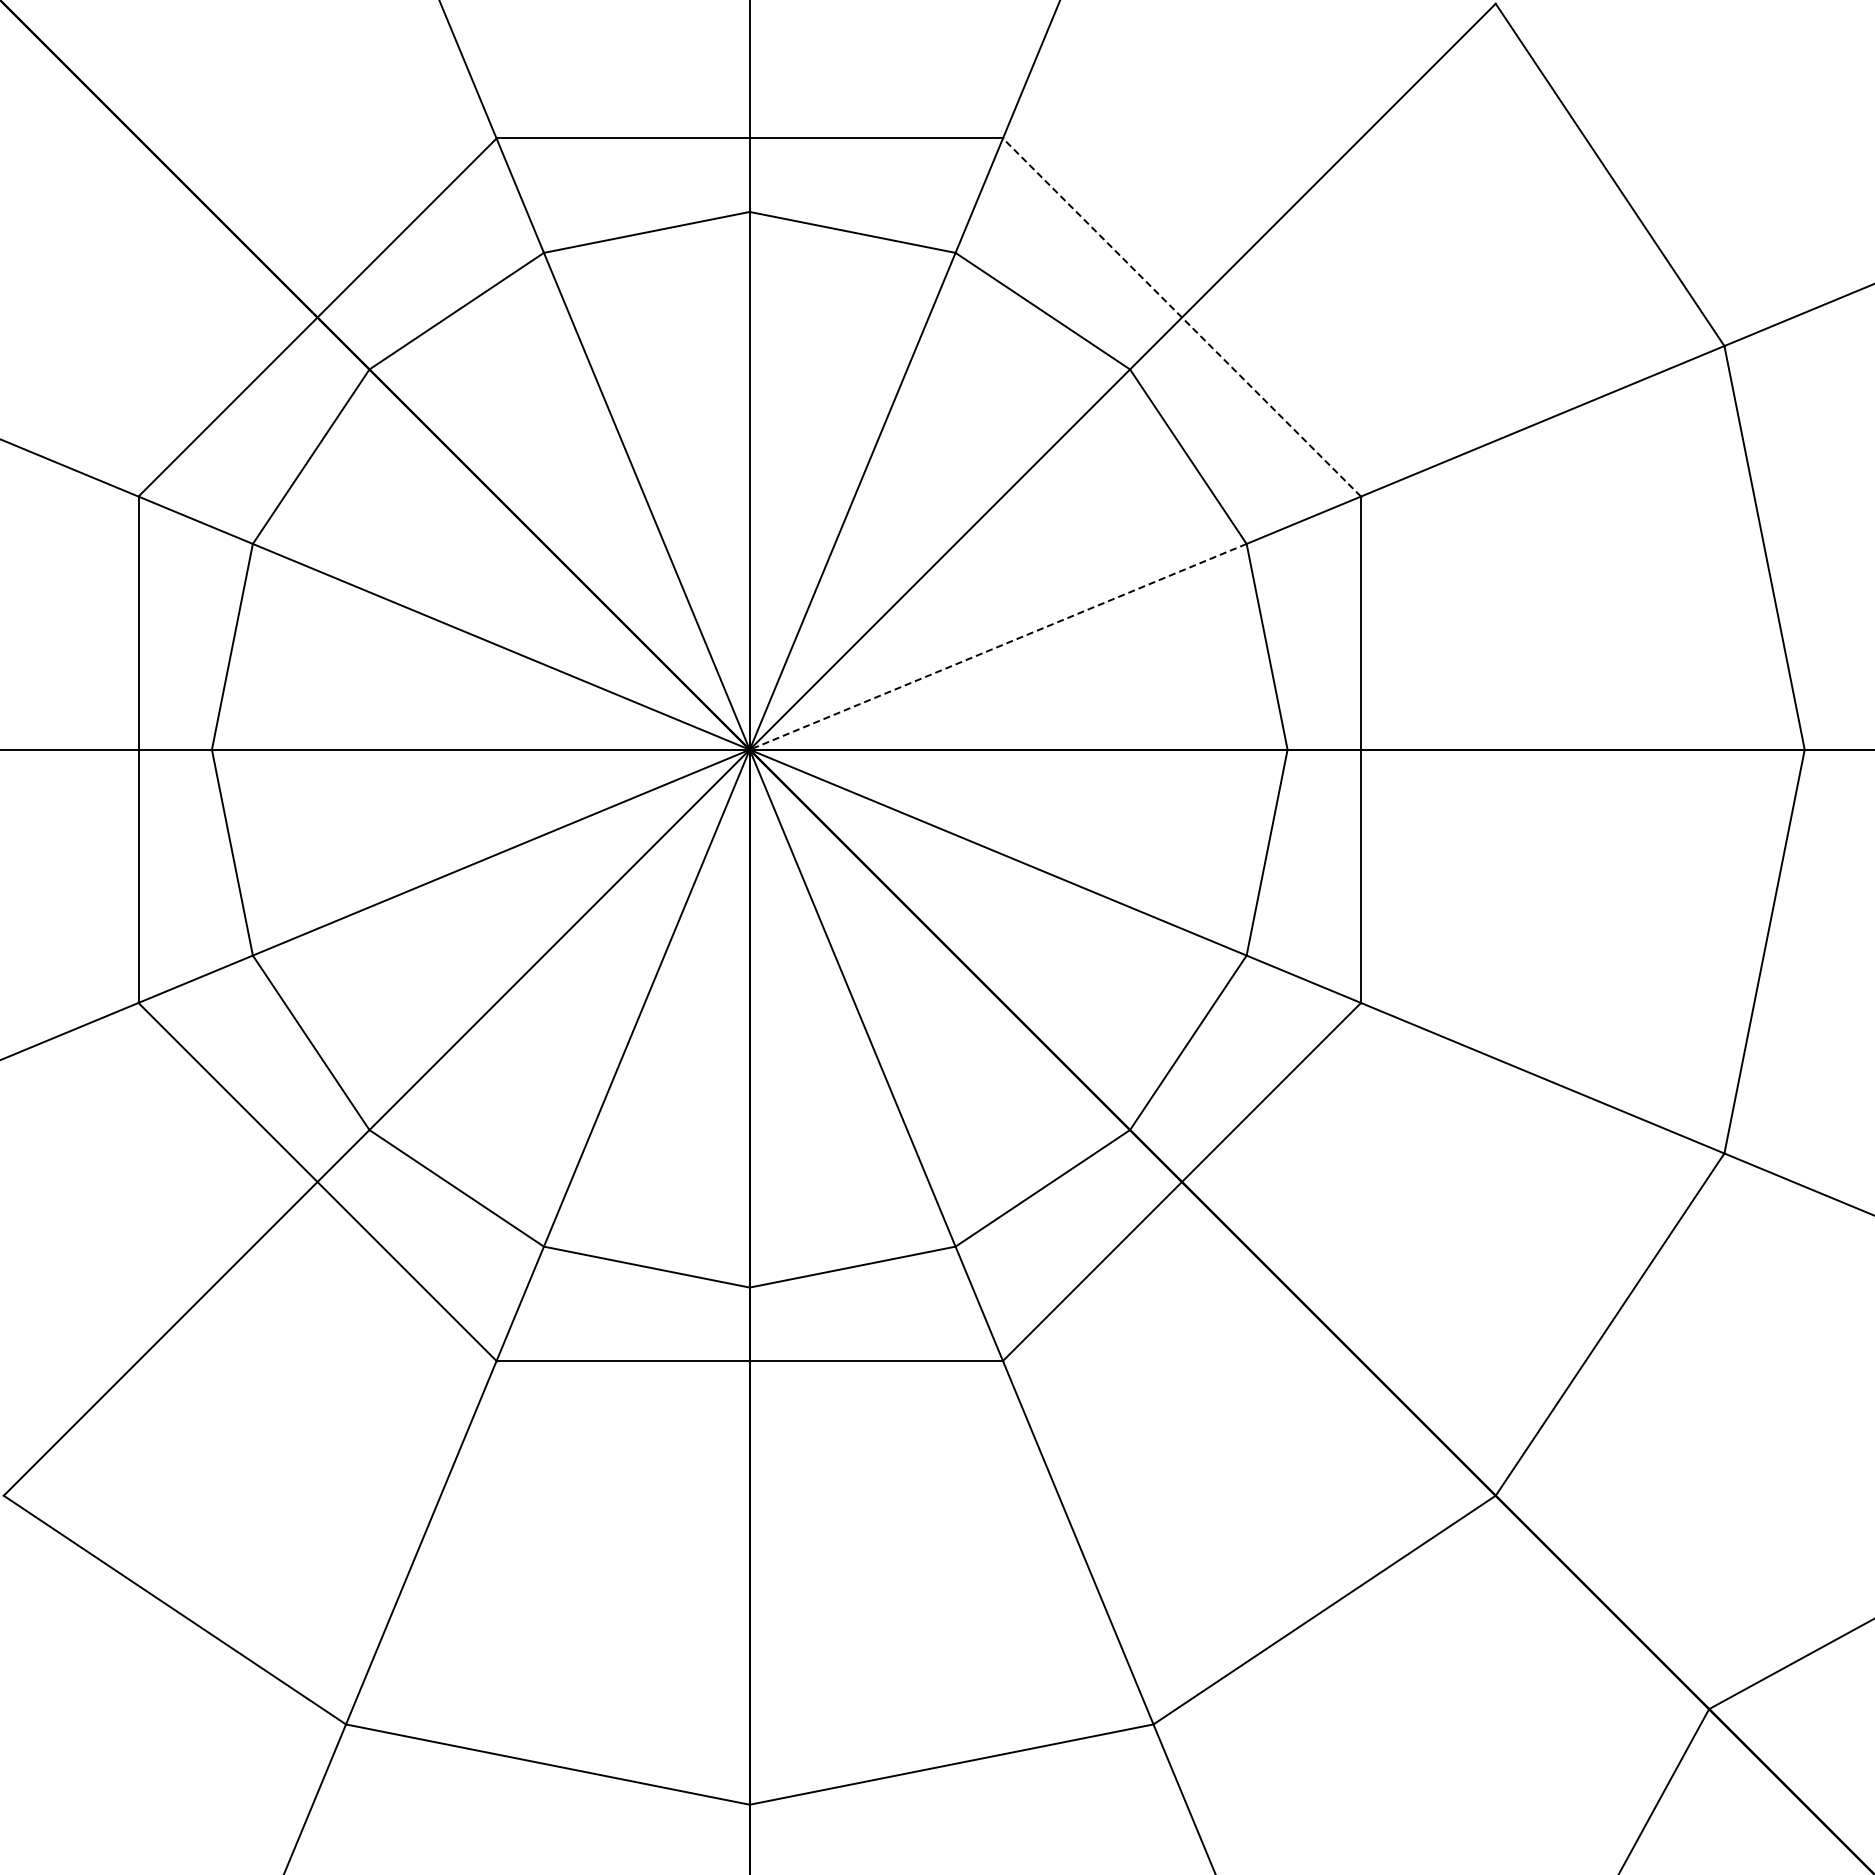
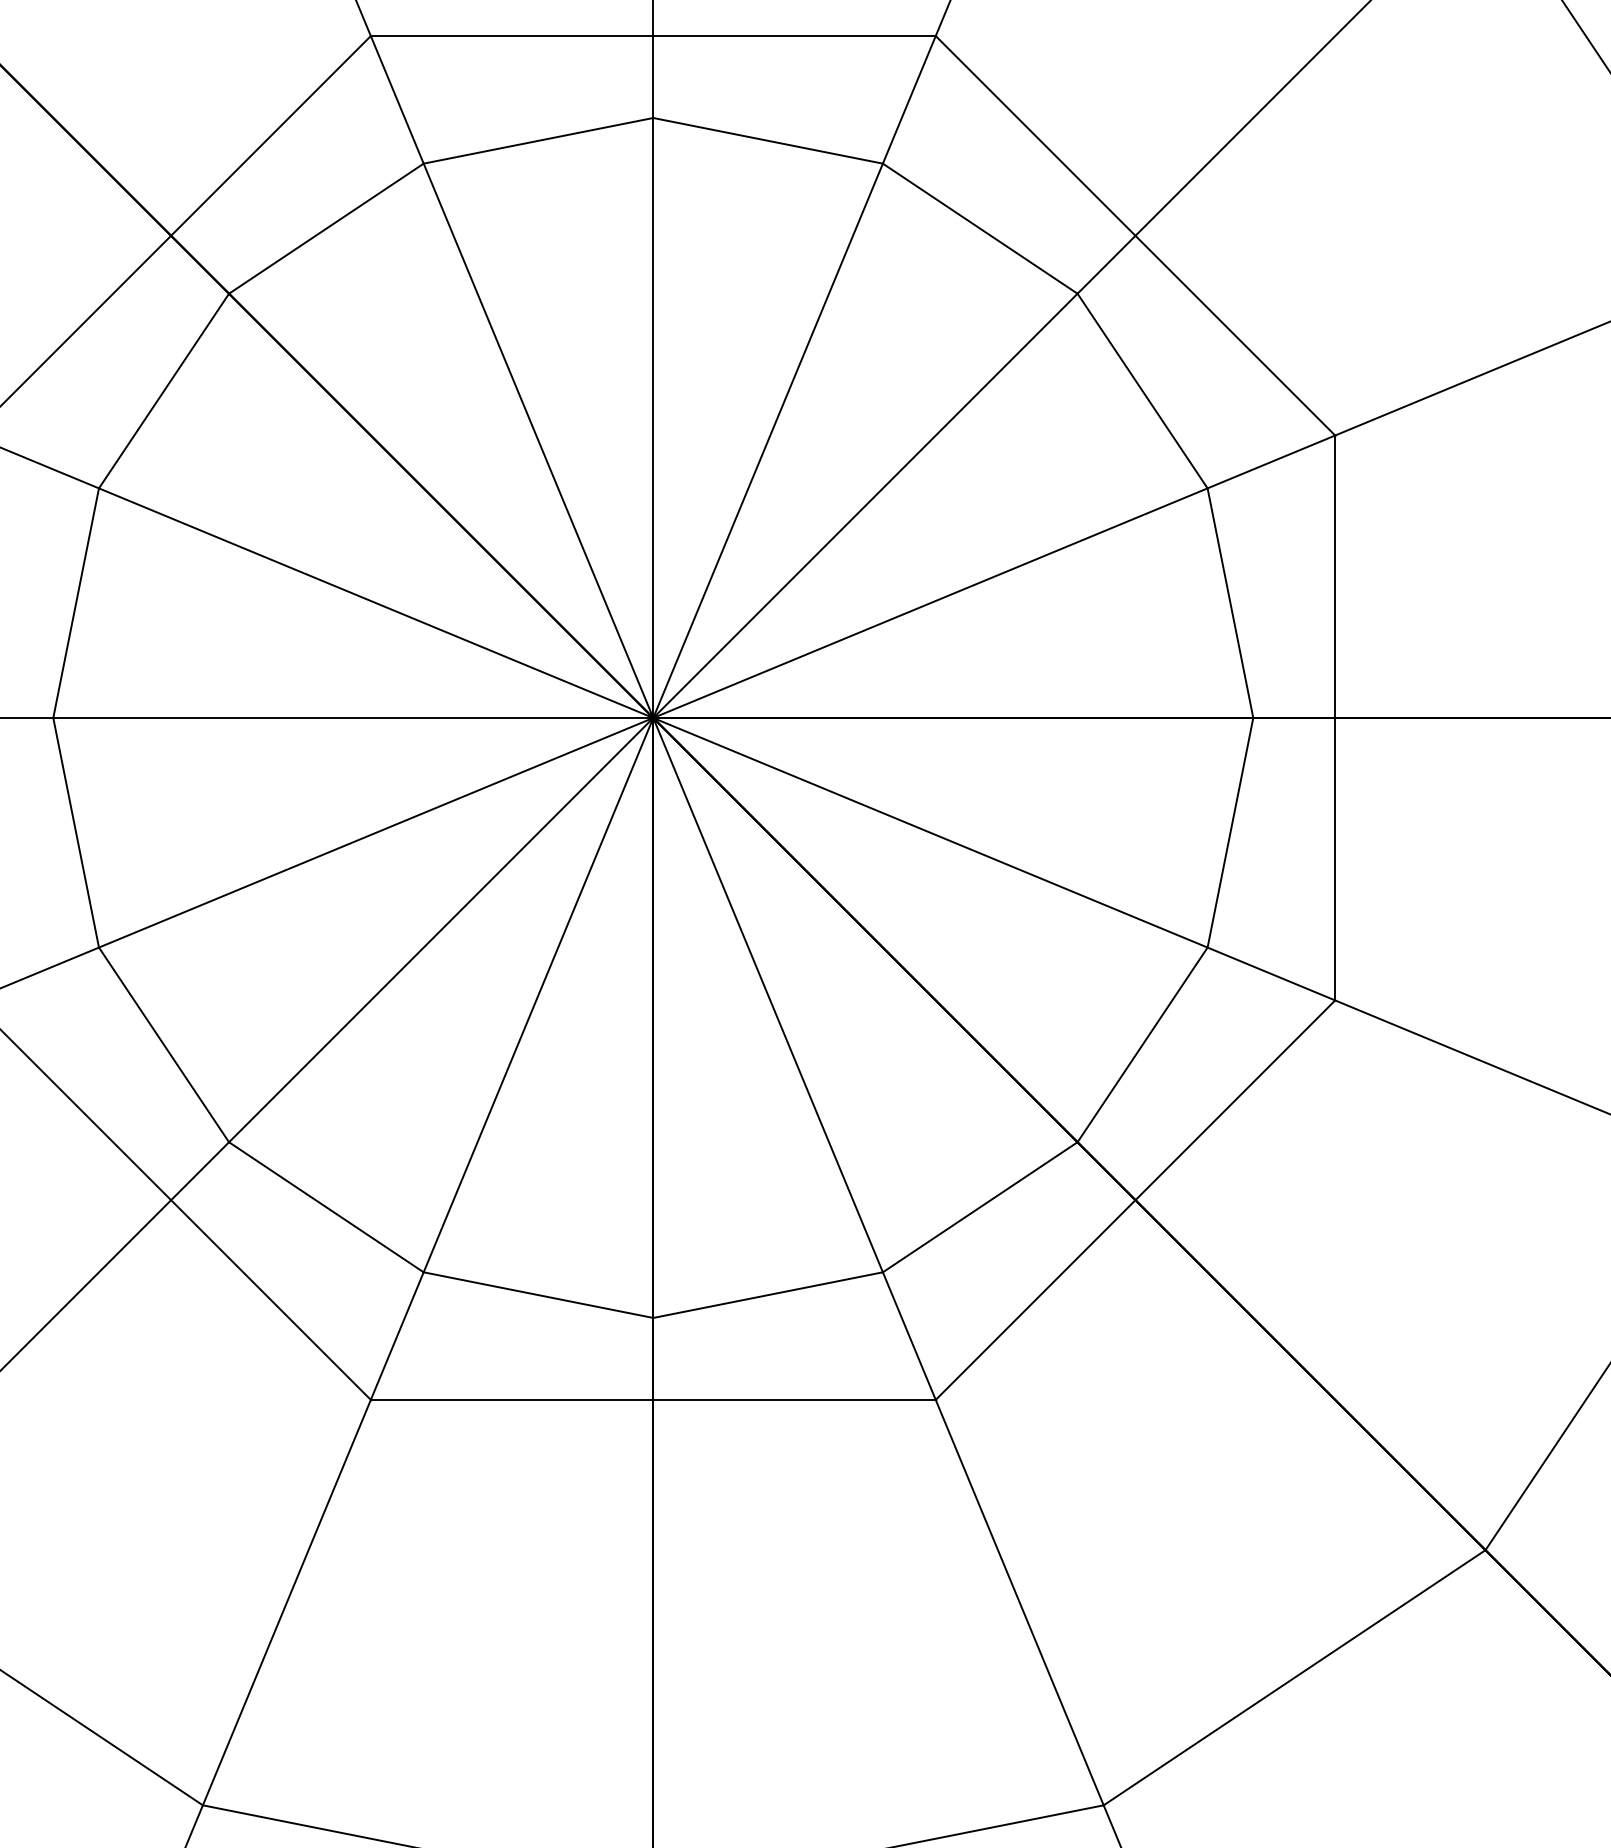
line: (1181, 317) -> (1134, 235), dashed -> solid
line: (998, 646) -> (930, 602), dashed -> solid

